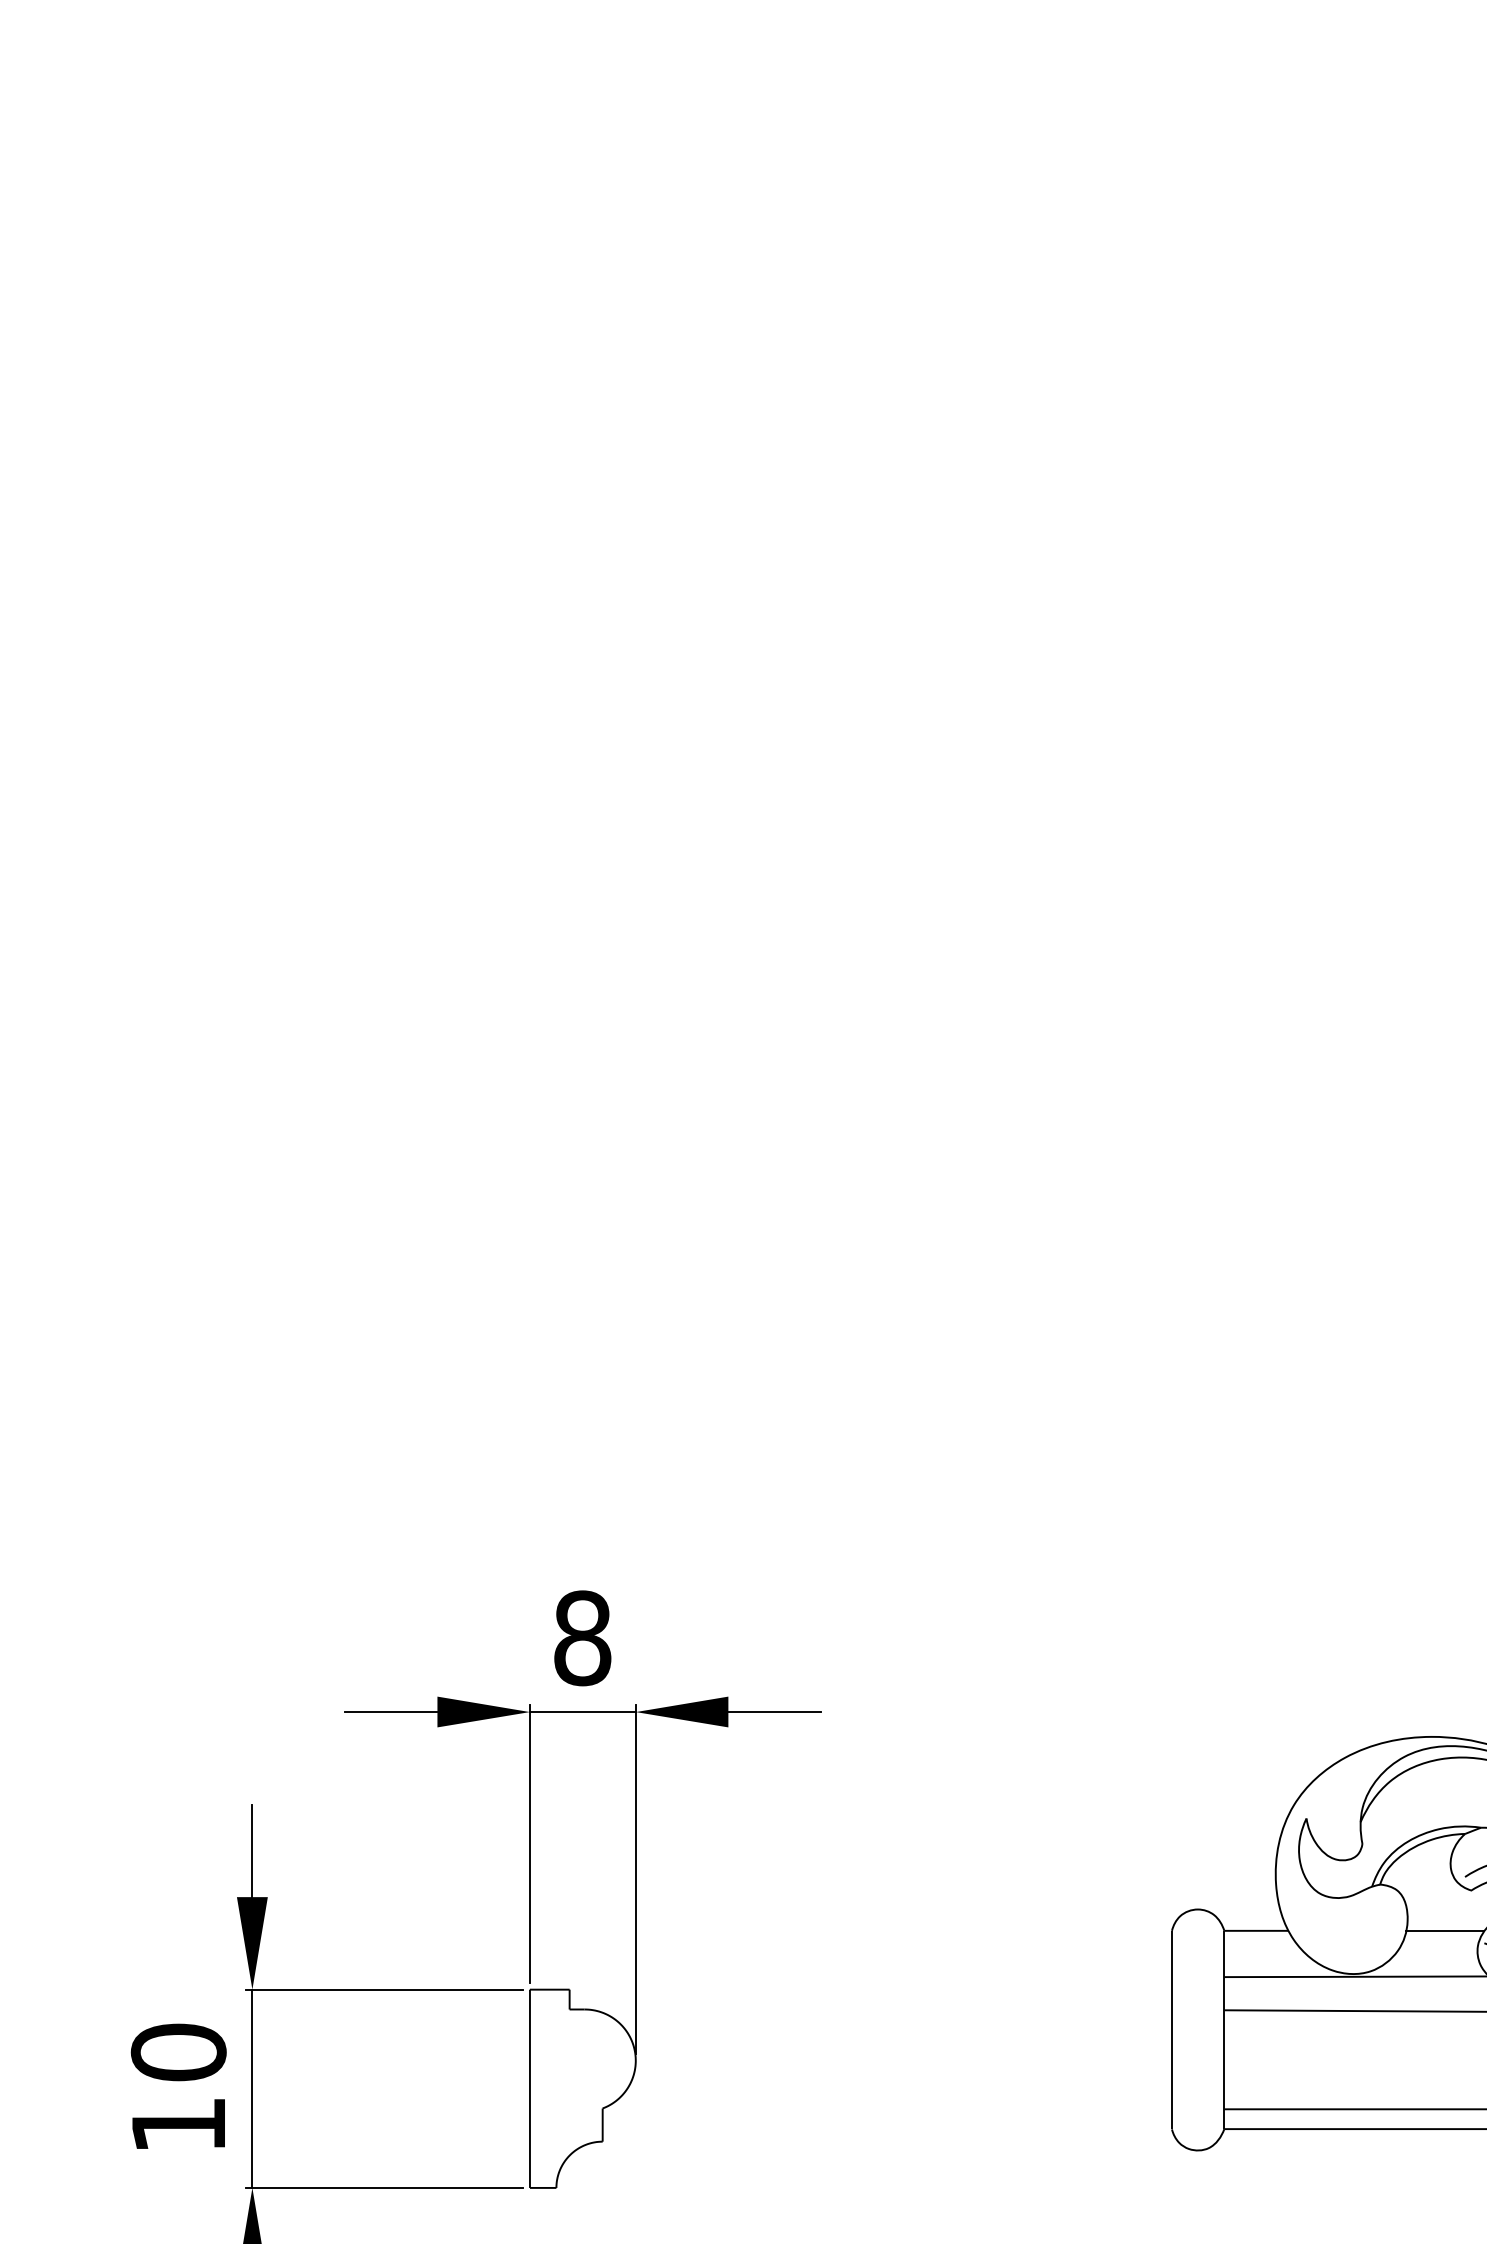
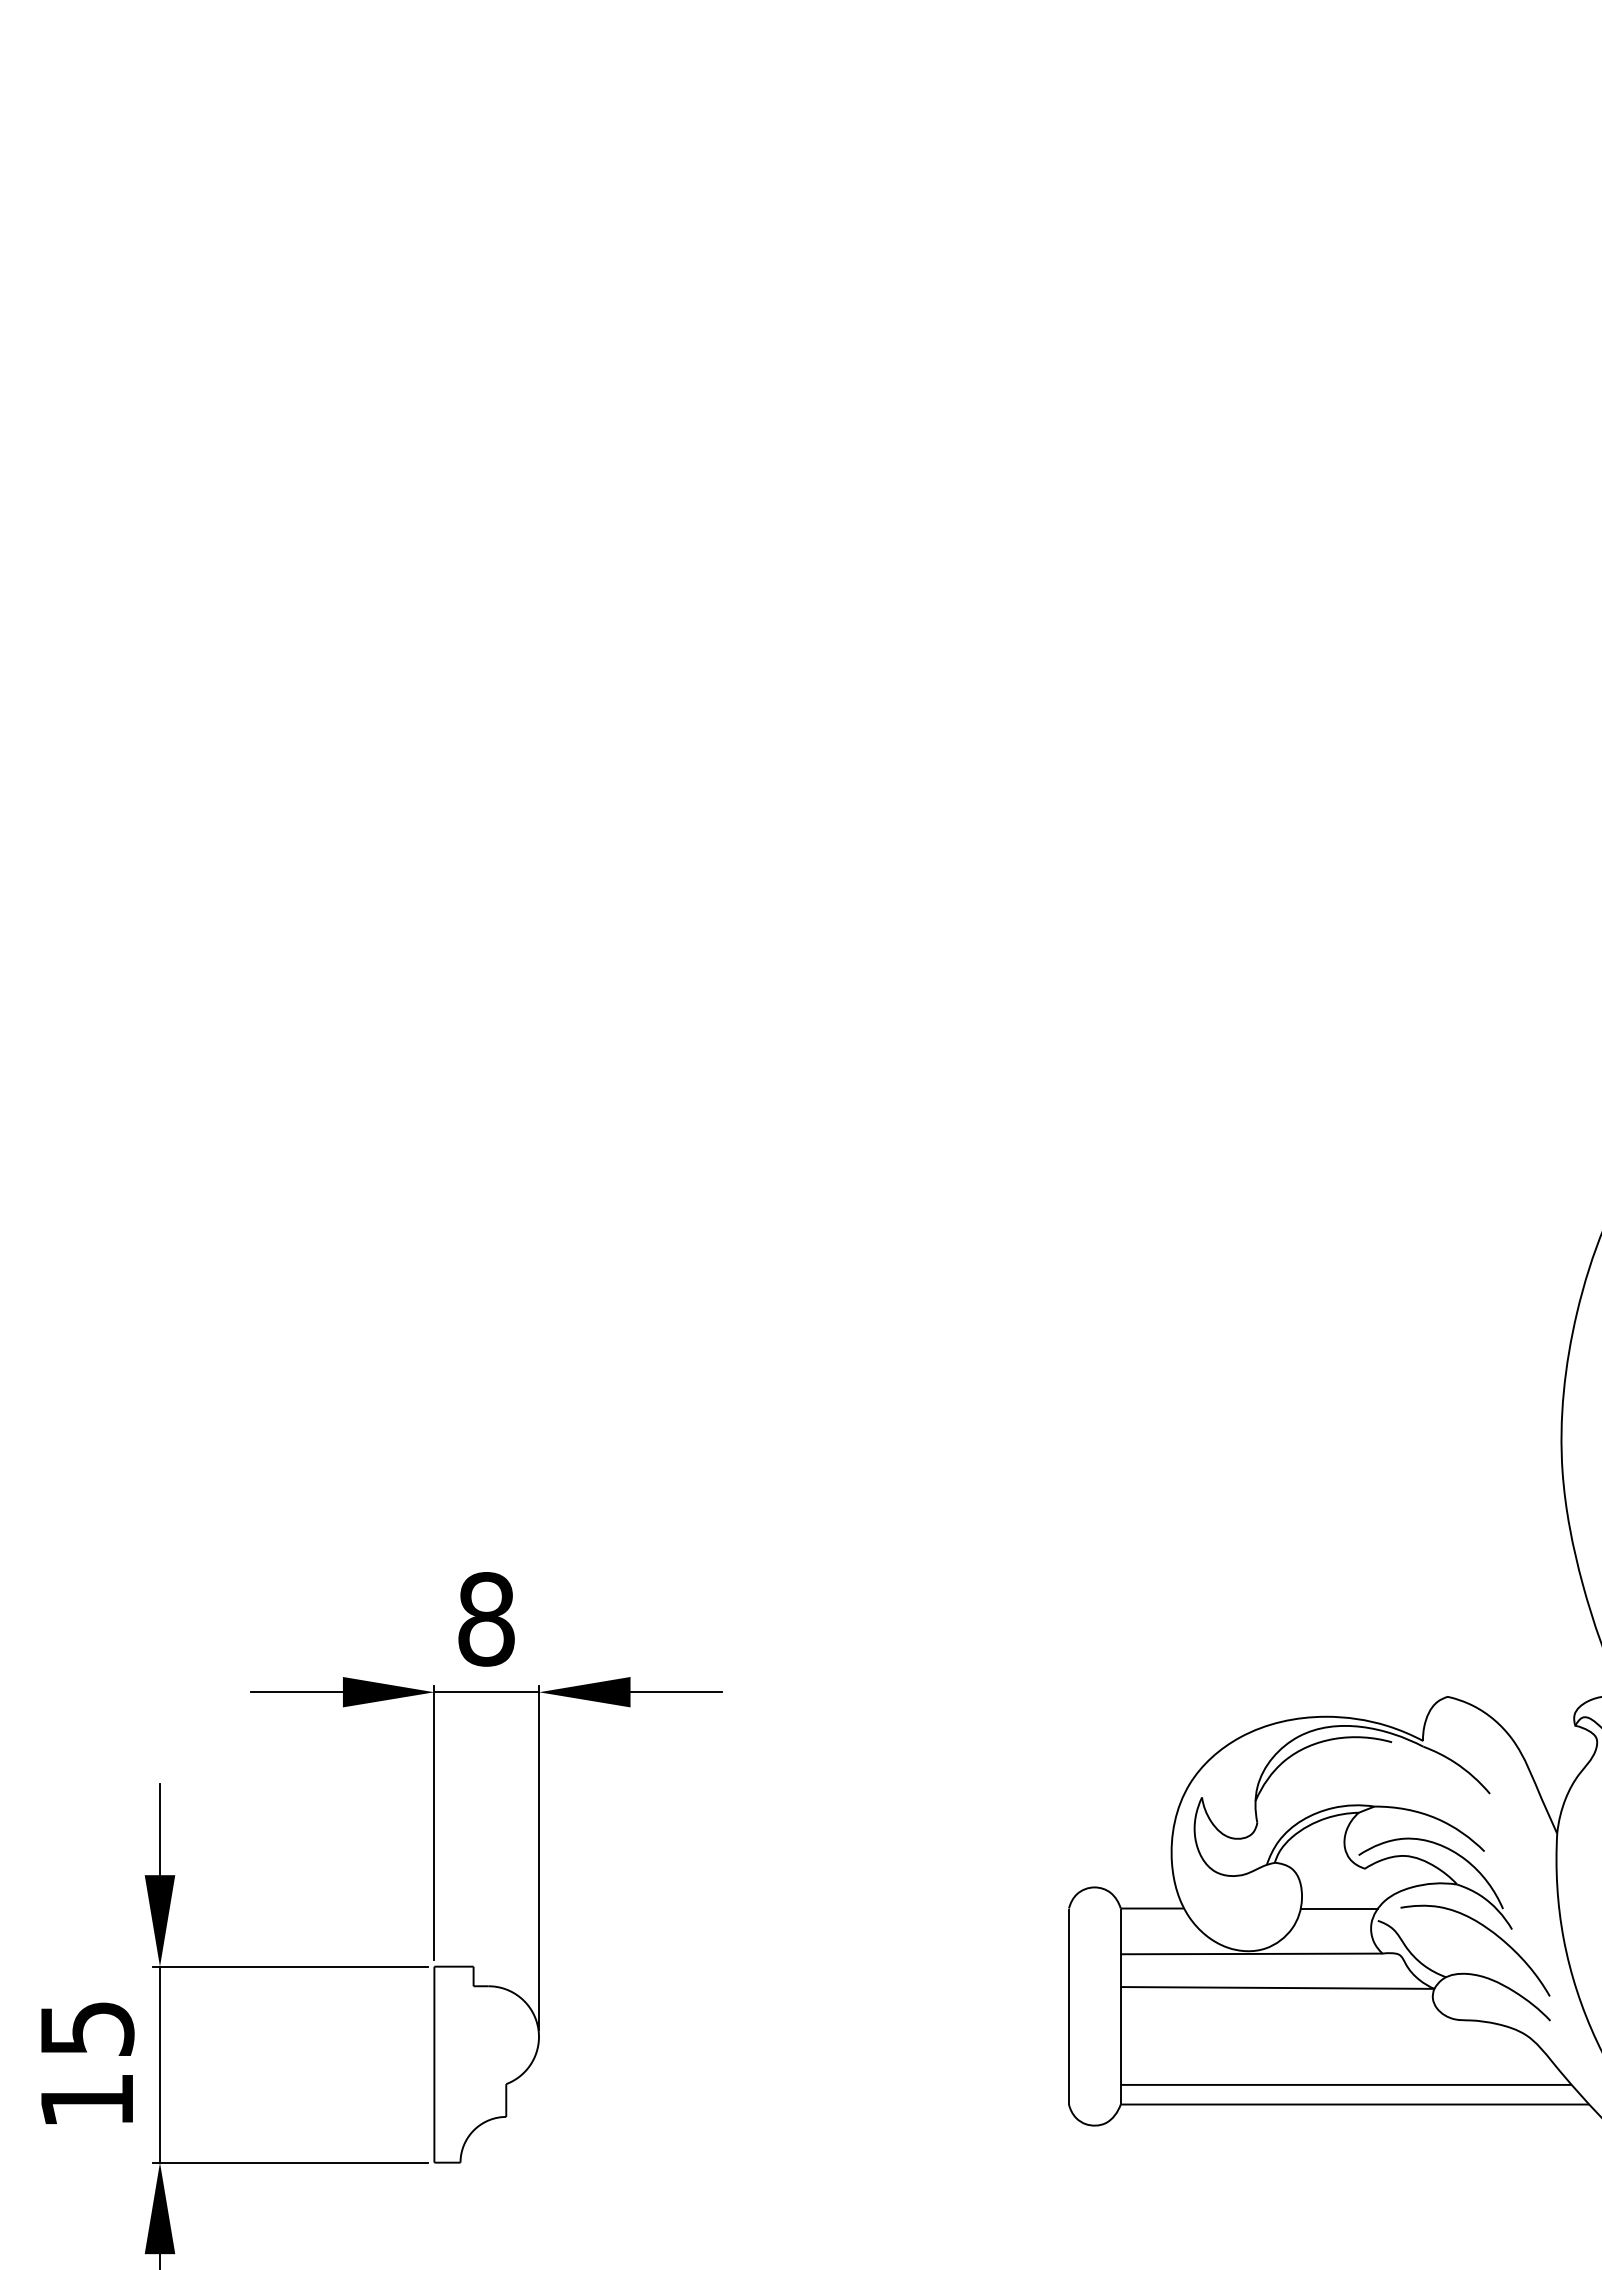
text: (178, 2052) -> (86, 2028), 10 -> 15

